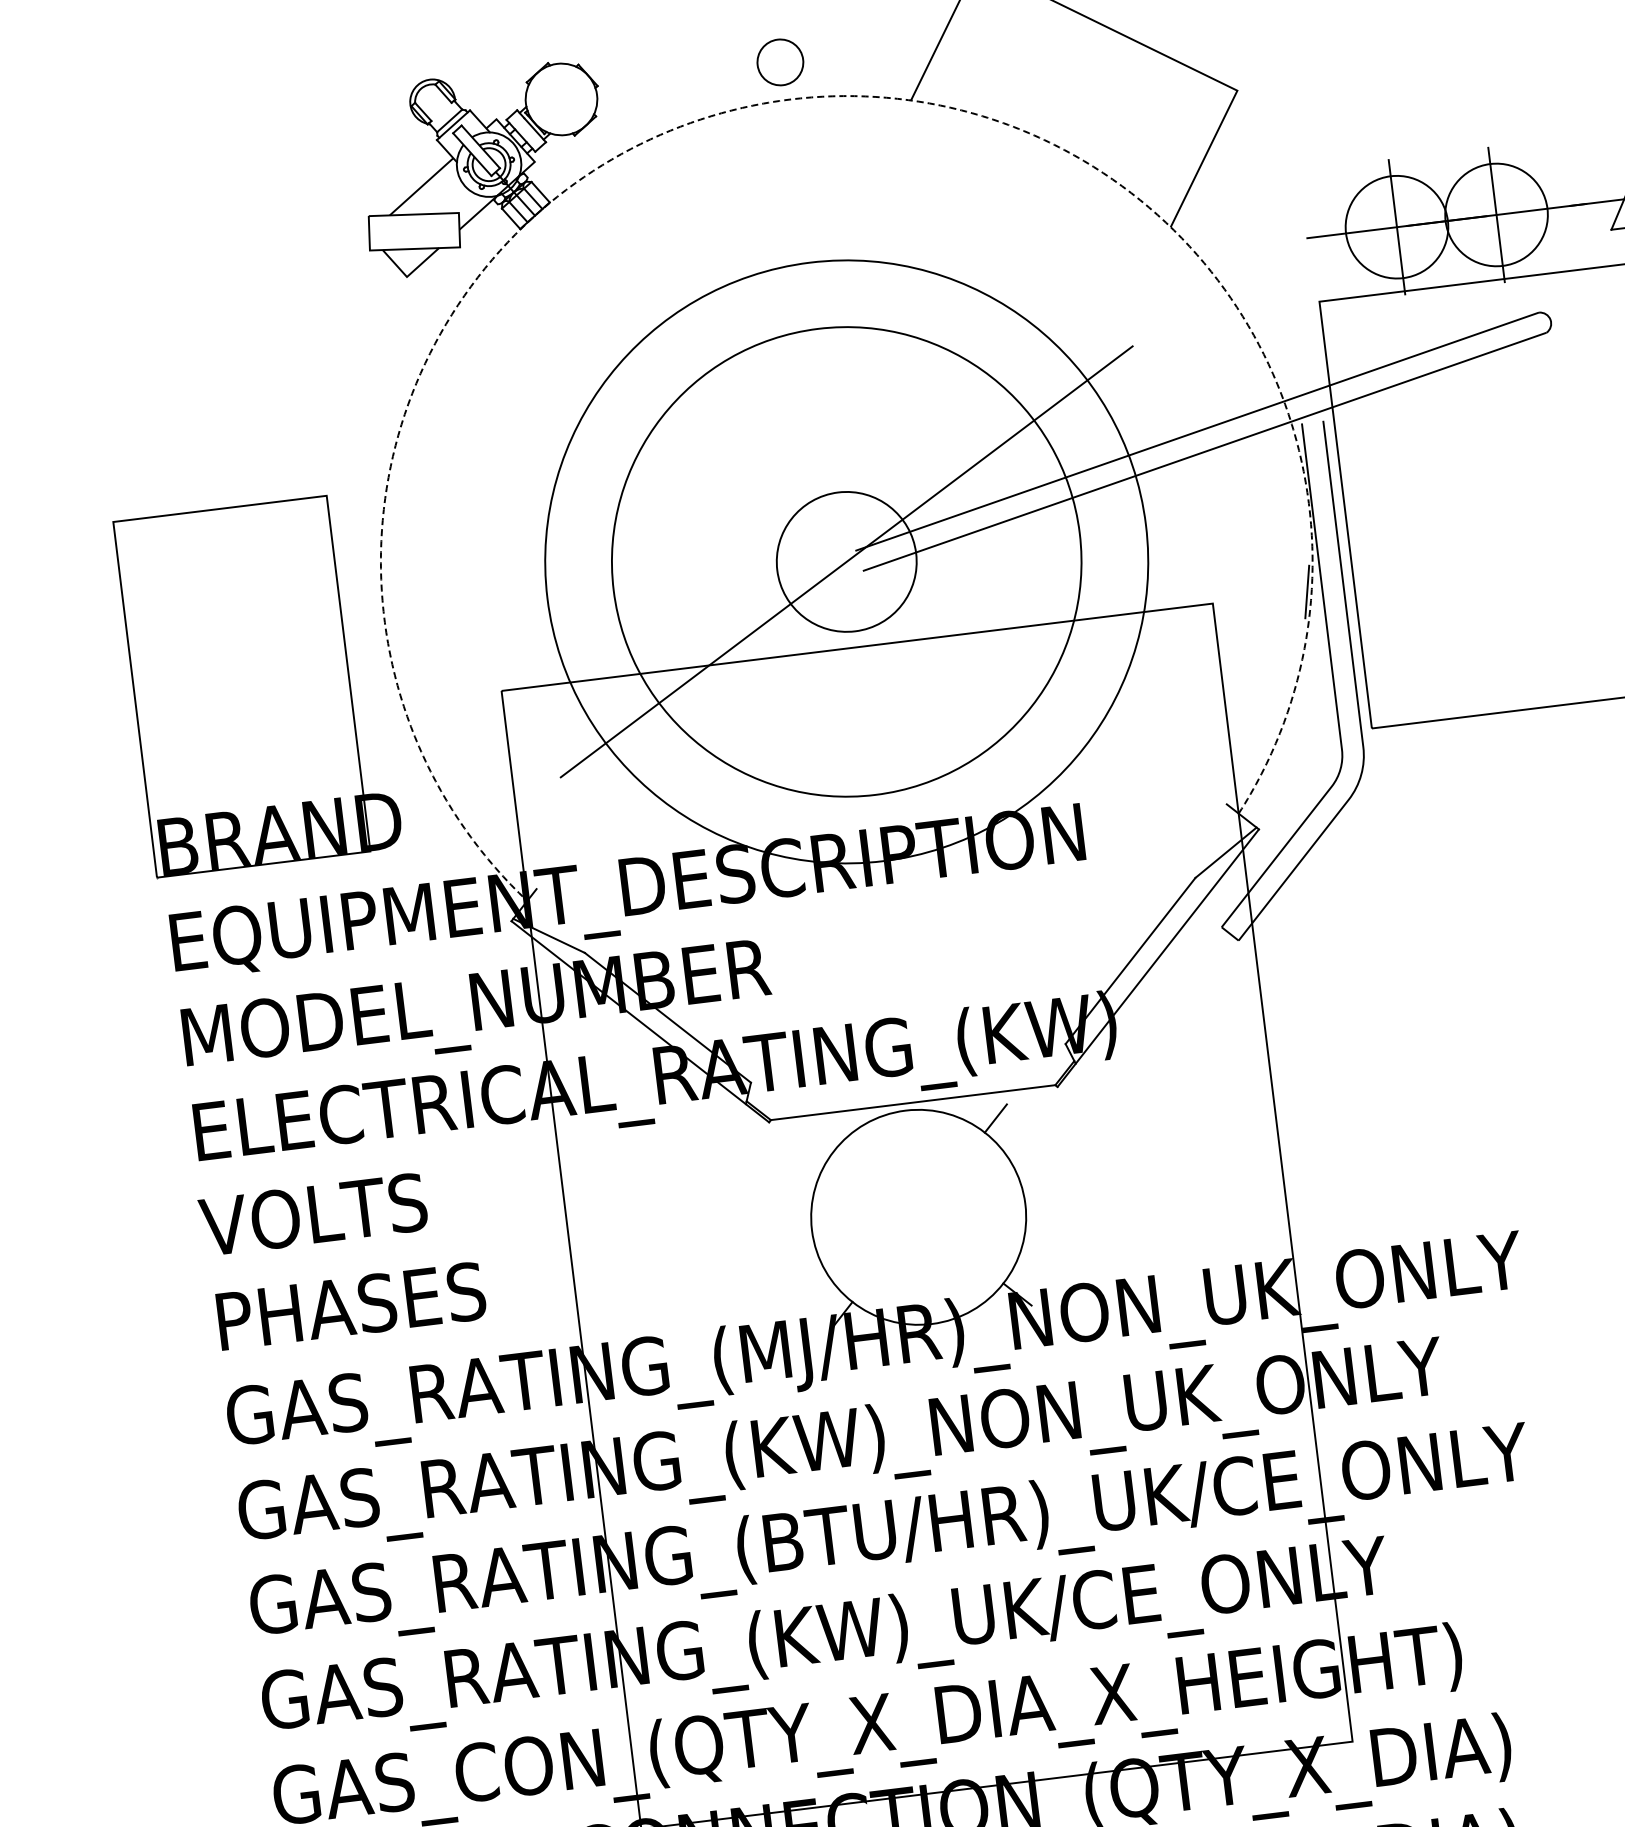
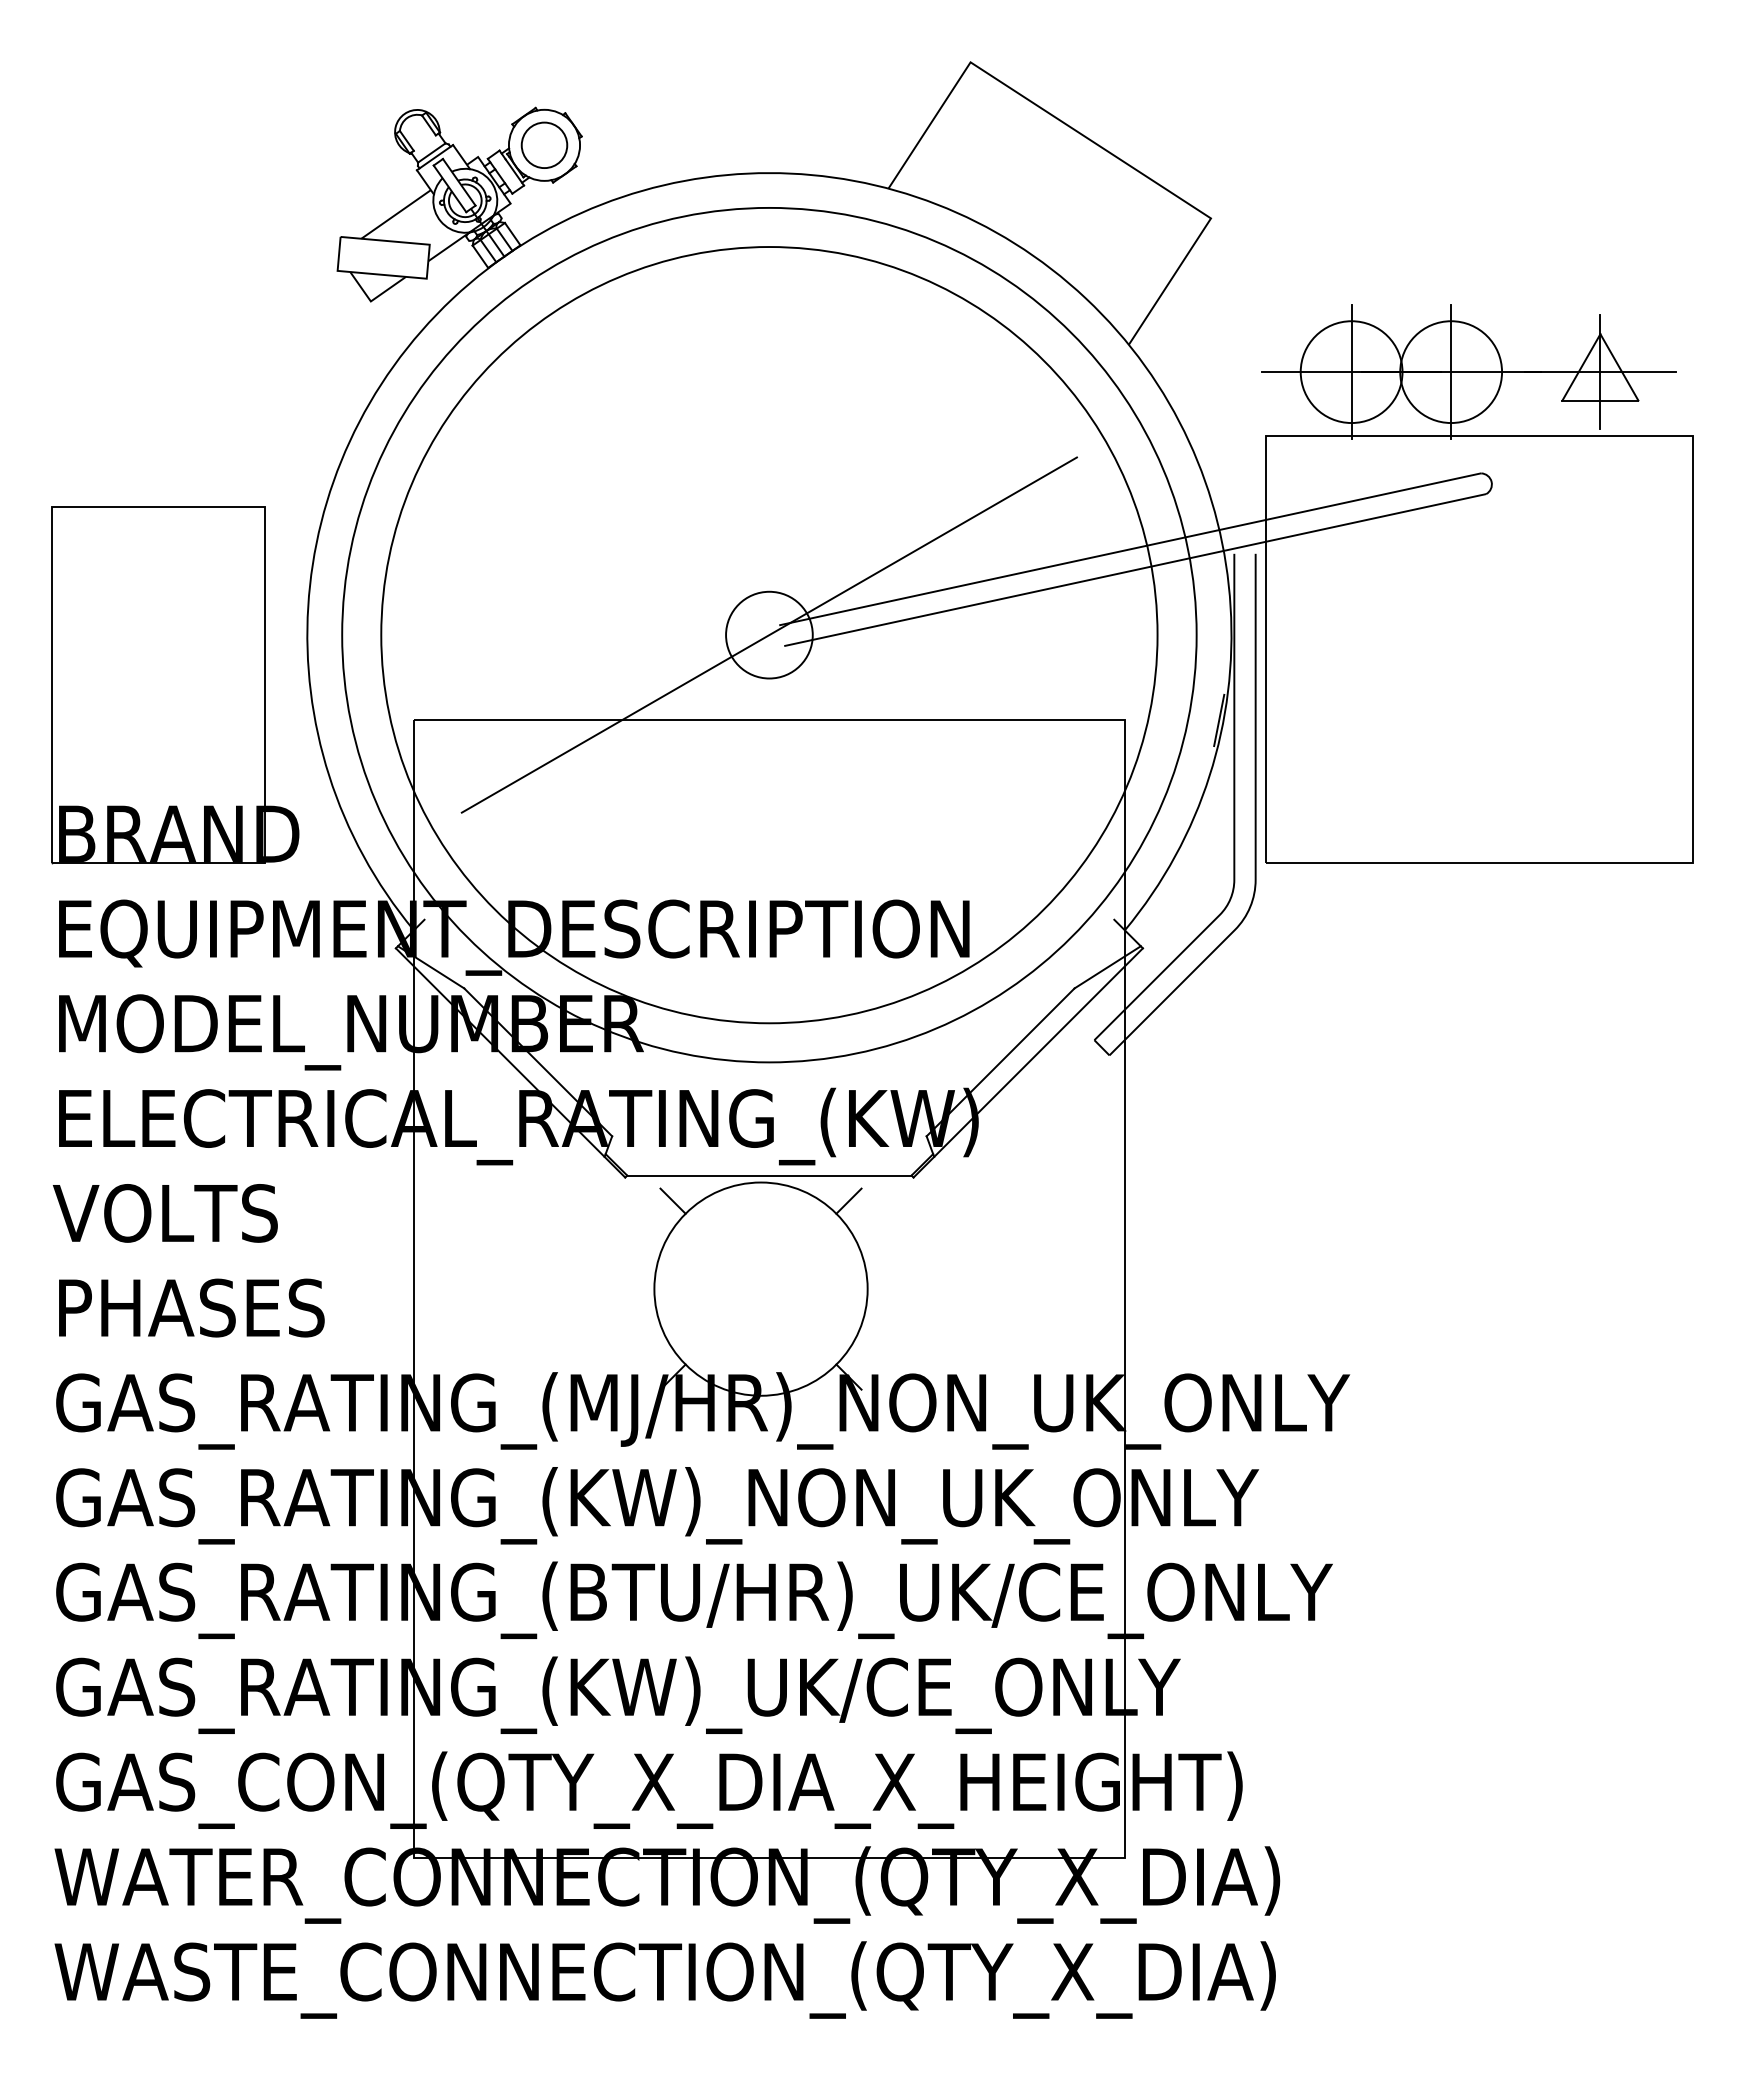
circle: (780, 61) -> (544, 144), moved
arc: (790, 99) -> (769, 173), dashed -> solid
circle: (846, 561) -> (769, 634), size x0.62
circle: (846, 561) -> (769, 634), size x1.43
circle: (846, 562) -> (769, 635), size x1.67
line: (819, 1139) -> (672, 1200), added

